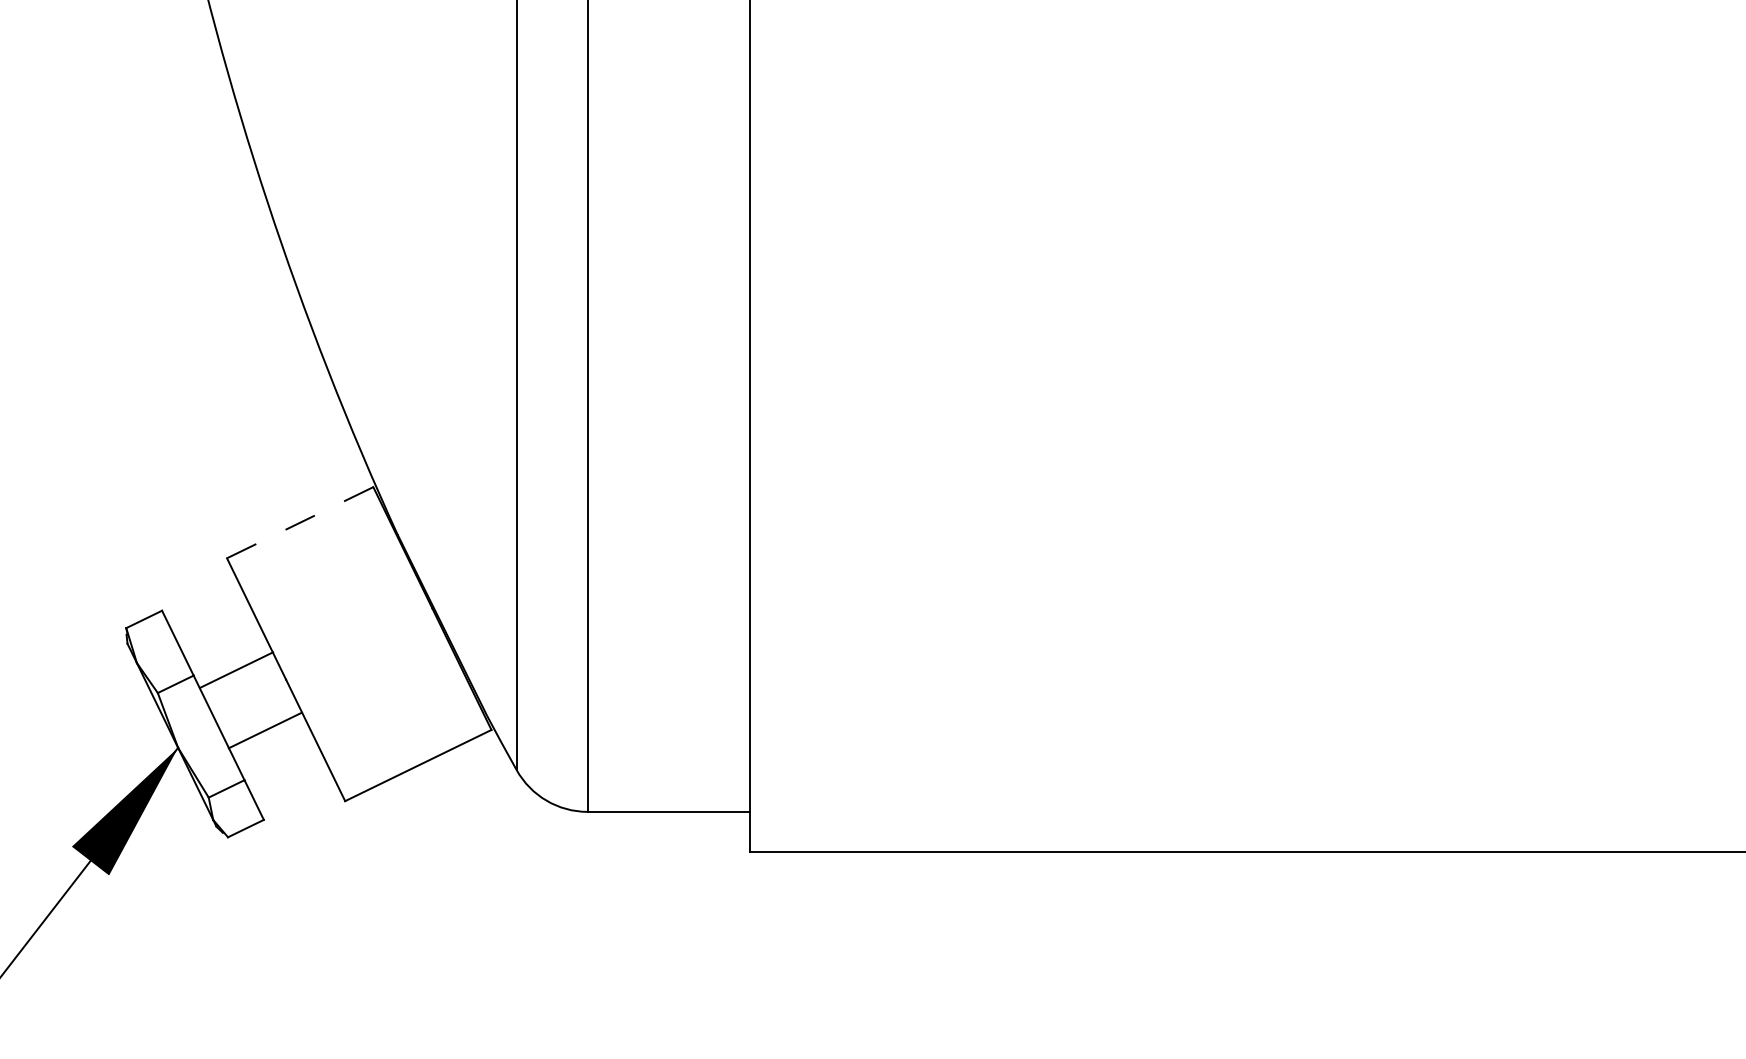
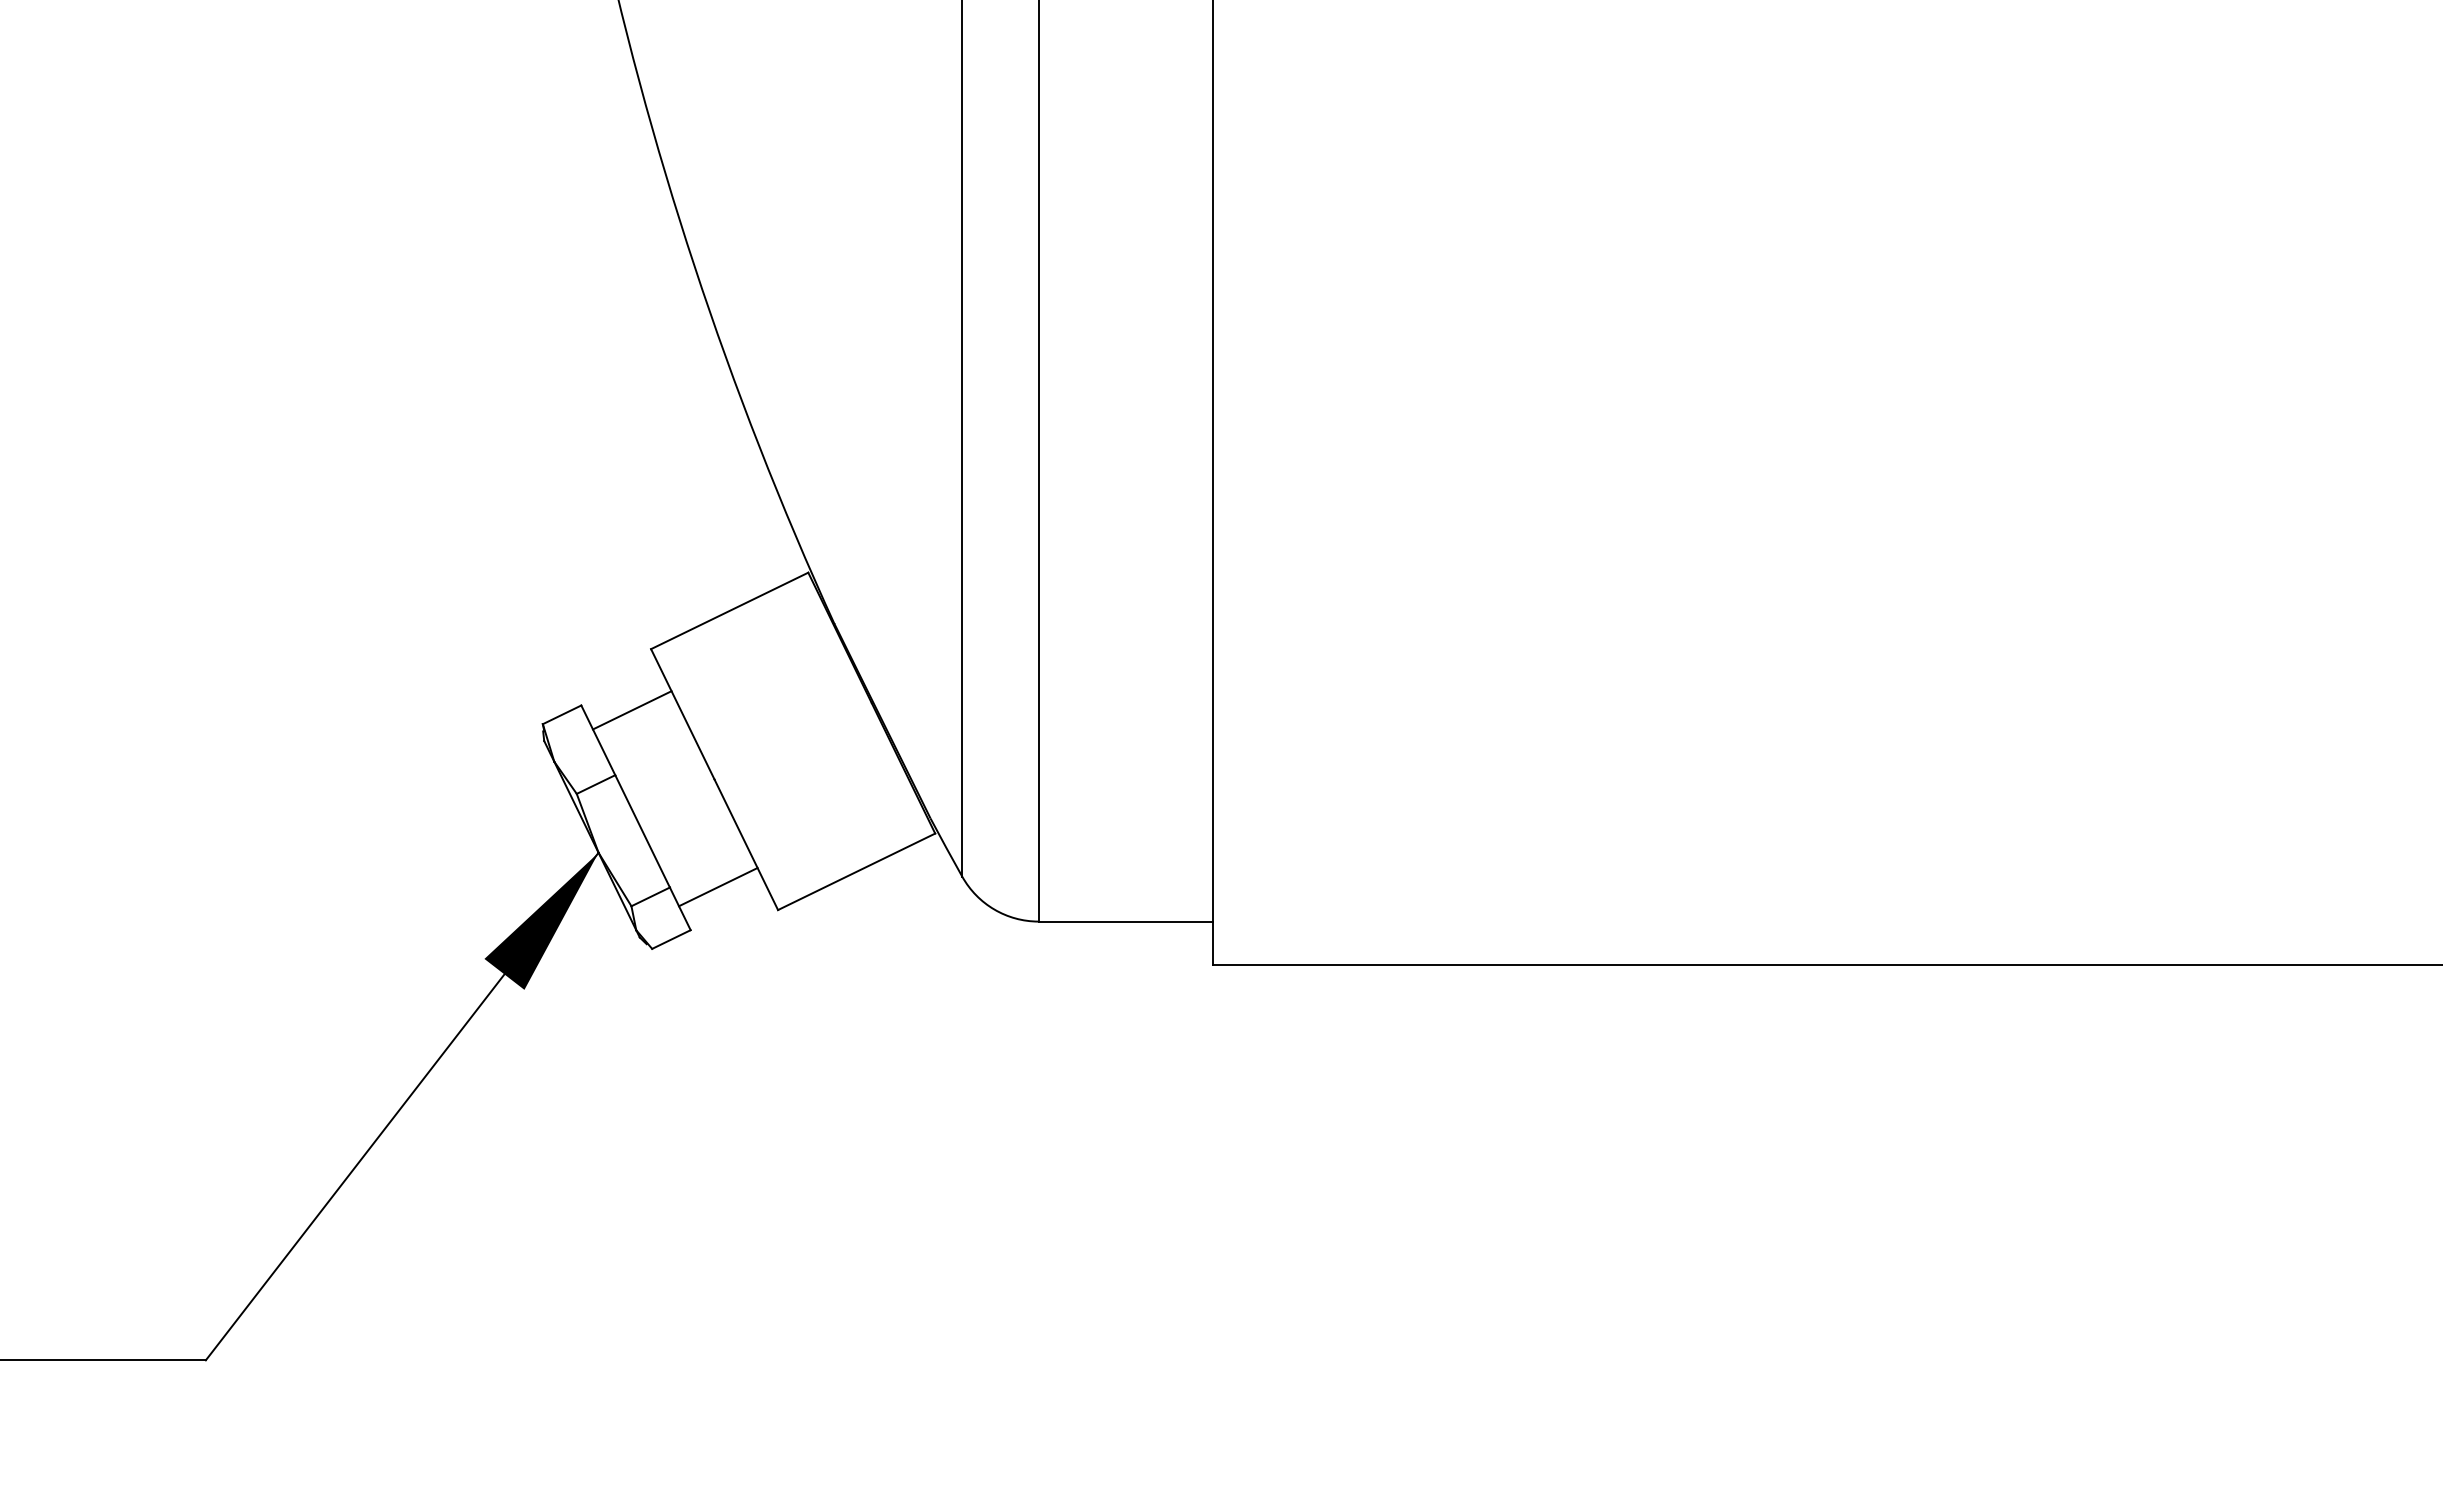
line: (299, 523) -> (729, 611), dashed -> solid
line: (236, 670) -> (632, 710), moved
line: (265, 730) -> (718, 887), moved

